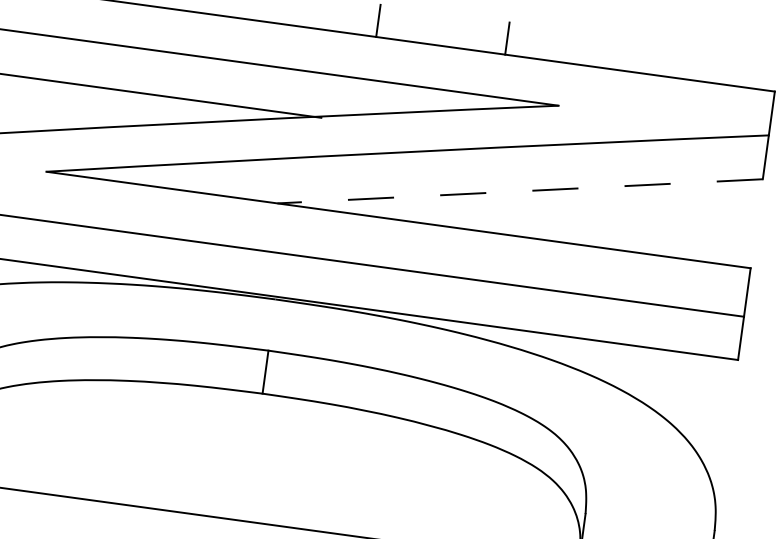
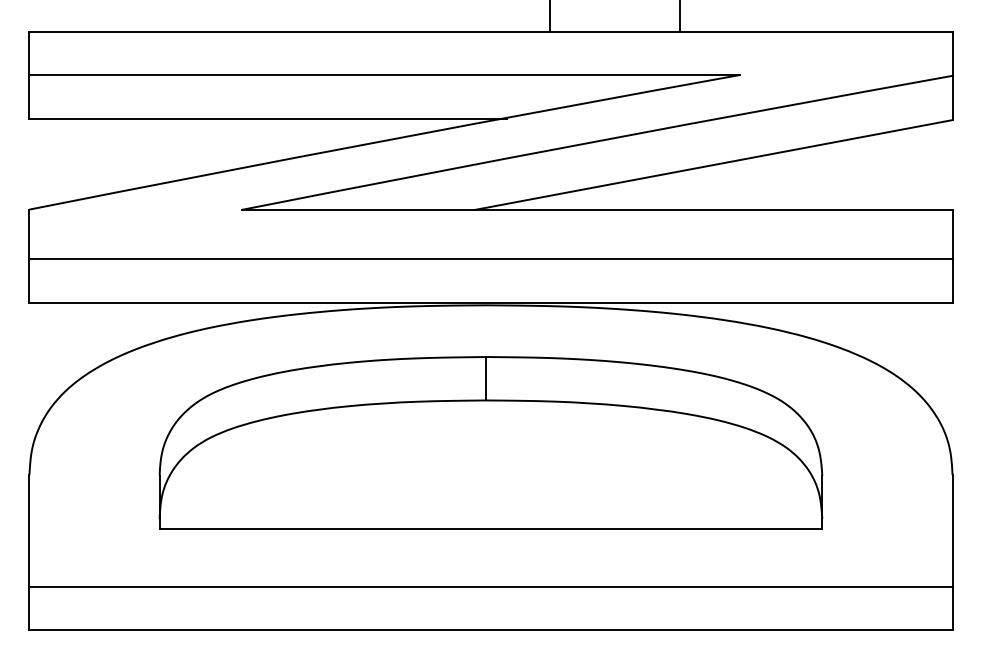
line: (519, 191) -> (713, 165), dashed -> solid

